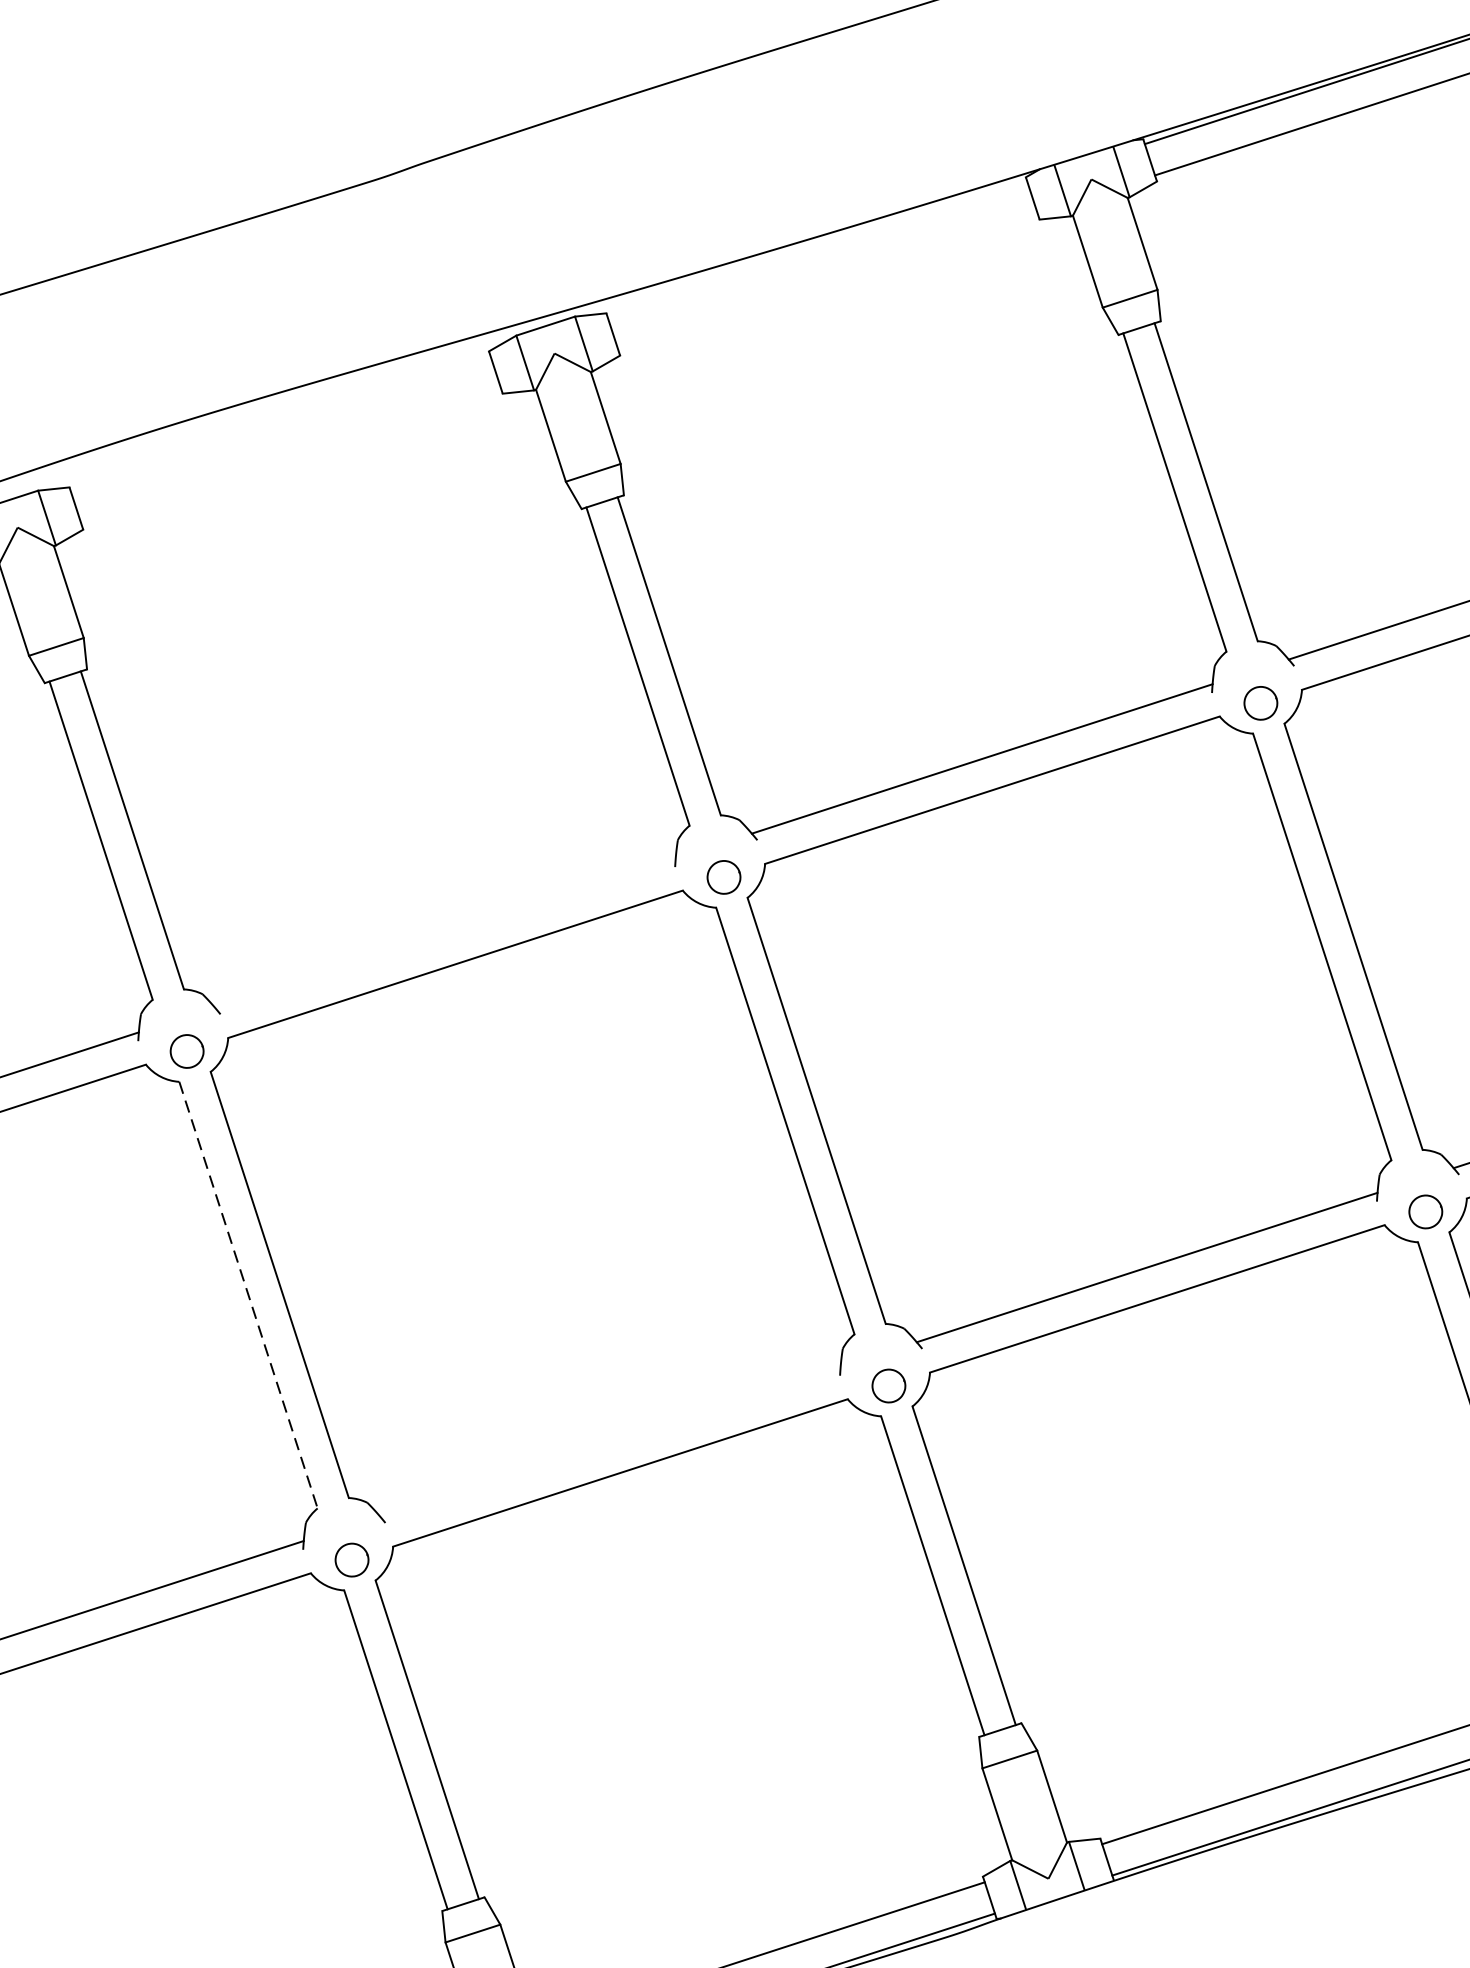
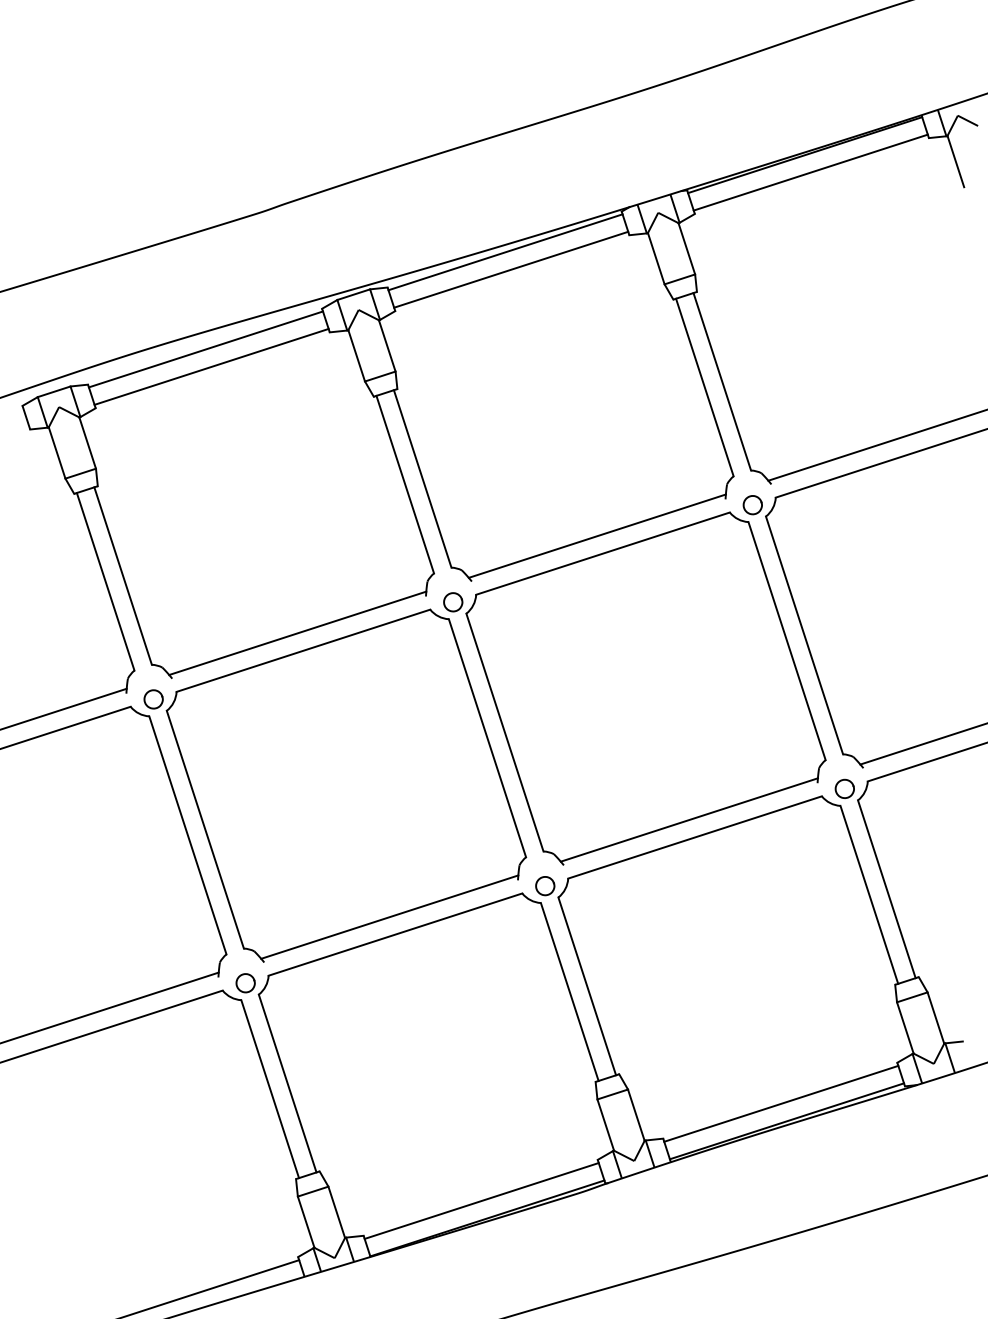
line: (817, 250) -> (505, 252), added
line: (828, 281) -> (511, 269), added
line: (280, 424) -> (205, 349), added
line: (290, 454) -> (211, 366), added
line: (444, 933) -> (297, 633), added
line: (249, 1295) -> (188, 835), dashed -> solid
line: (609, 1440) -> (389, 916), added

